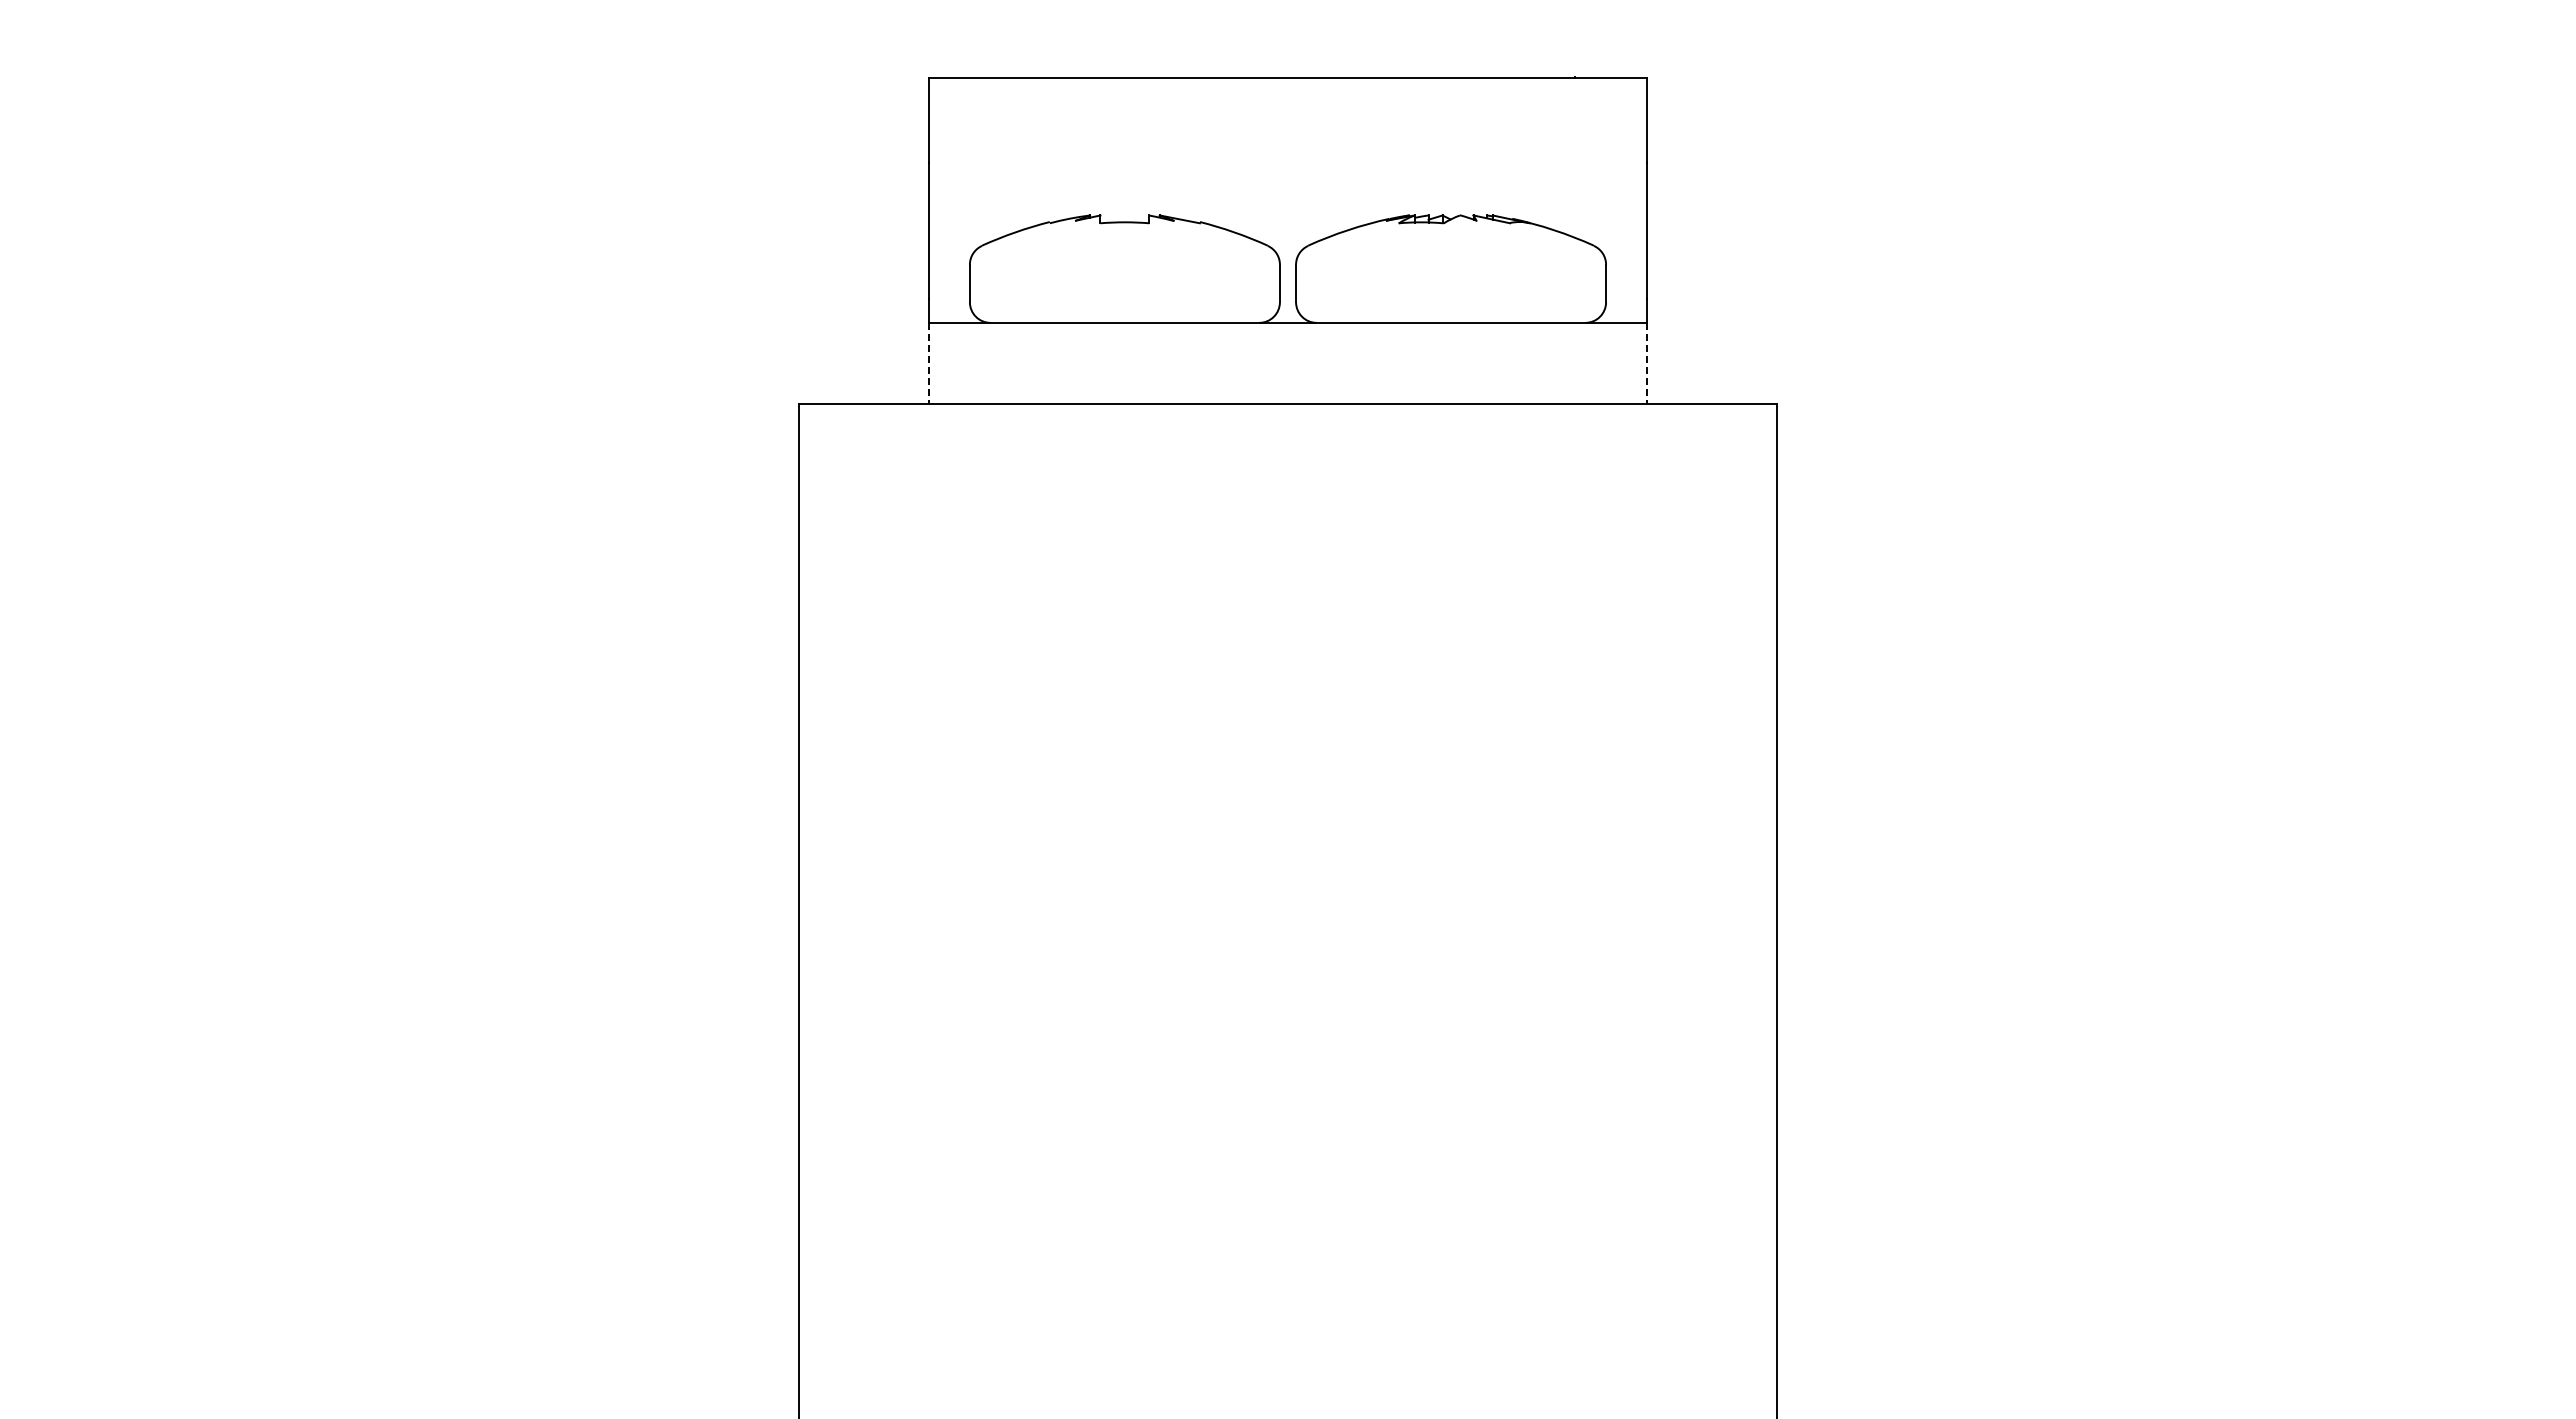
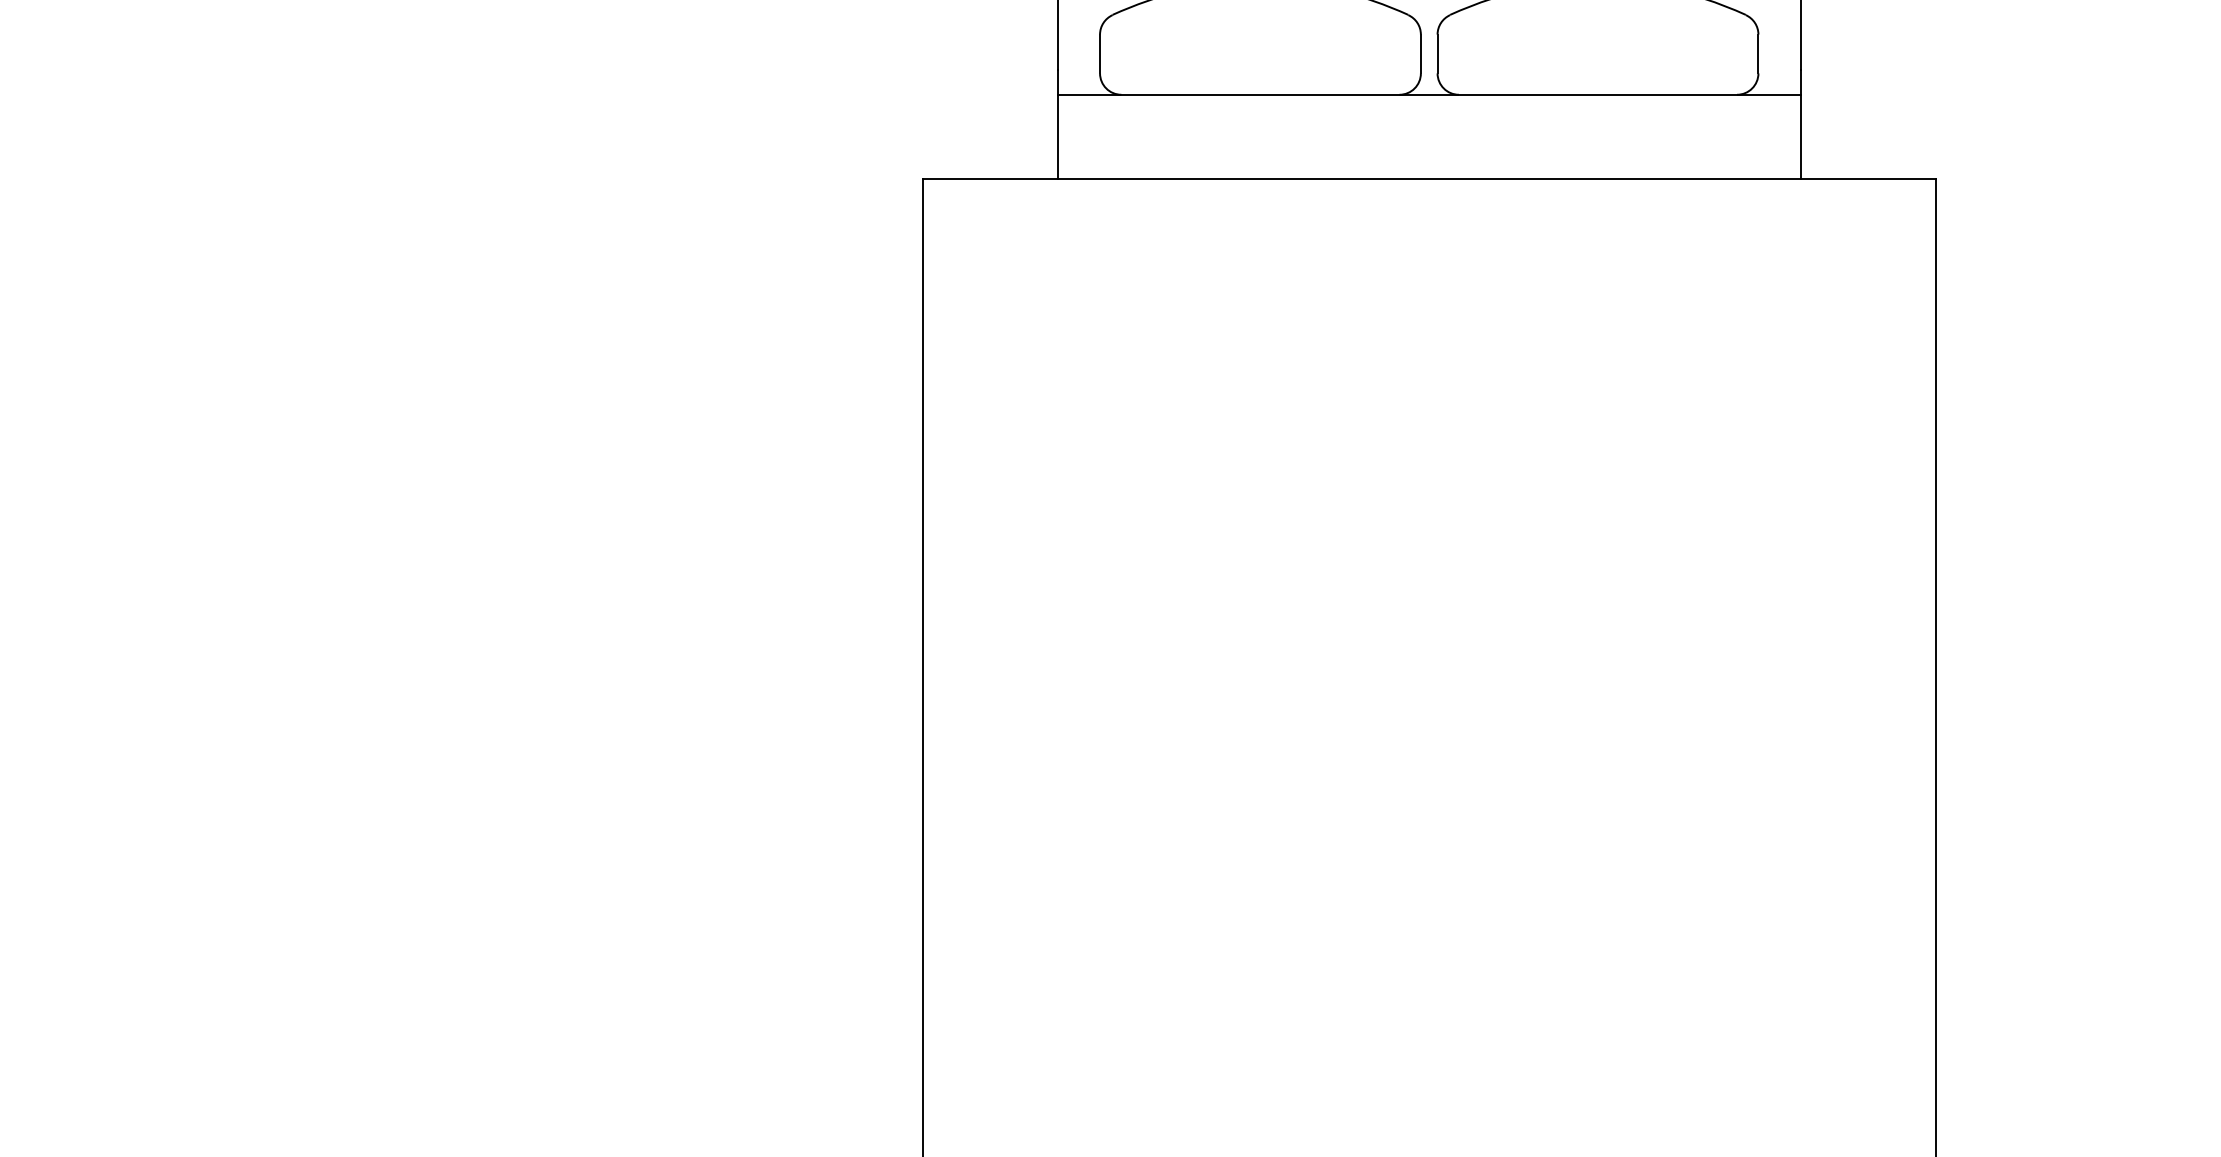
line: (929, 363) -> (1058, 136), dashed -> solid
line: (1646, 363) -> (1800, 136), dashed -> solid

